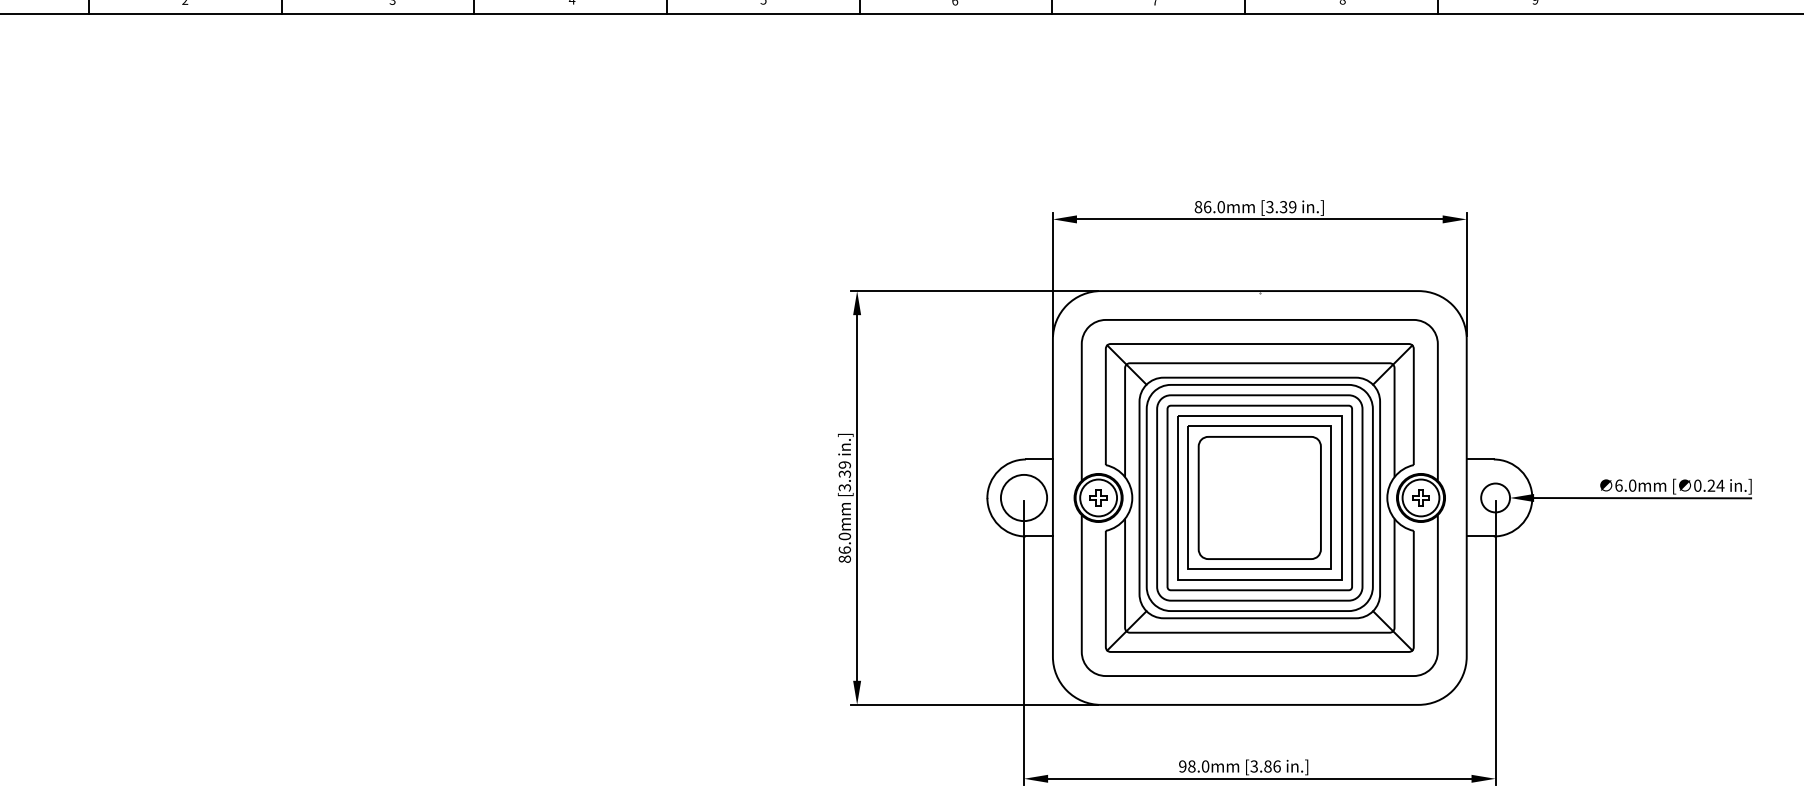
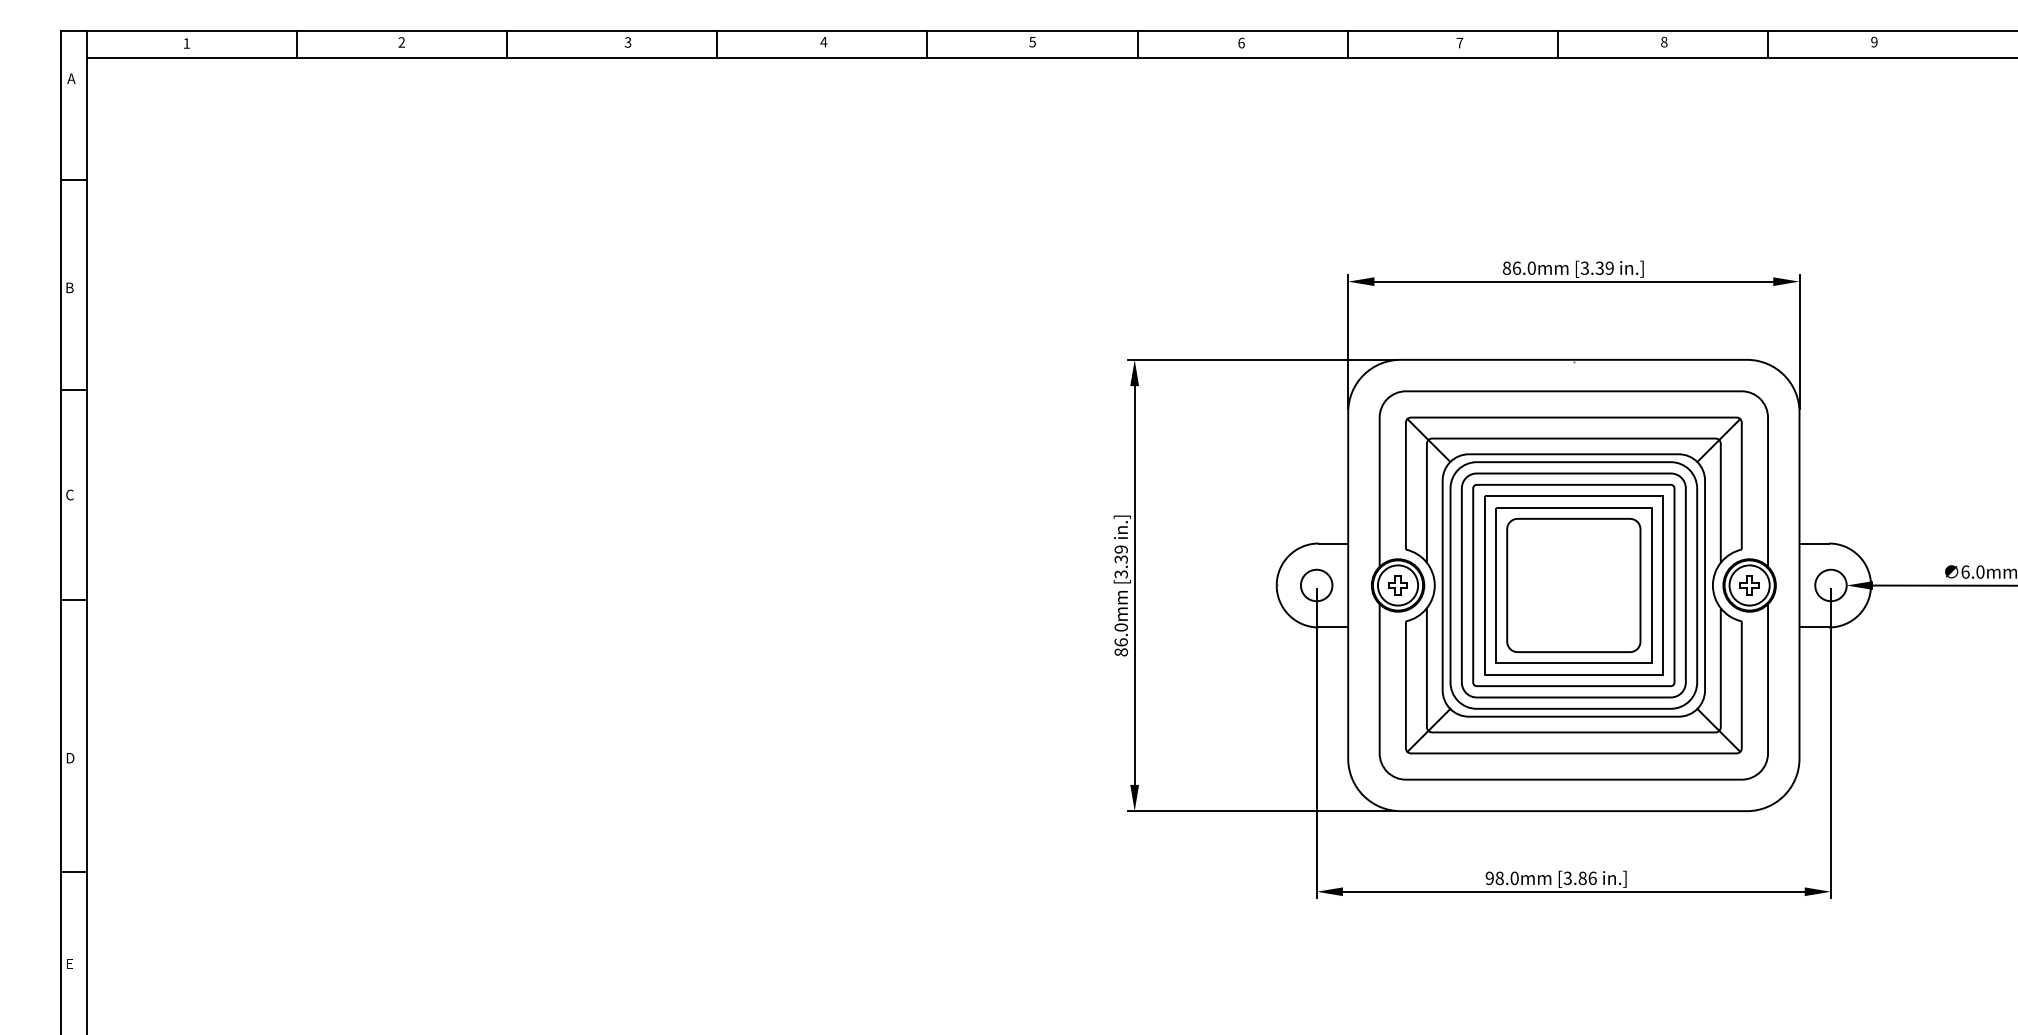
circle: (1023, 497) -> (1316, 585), size x0.62

